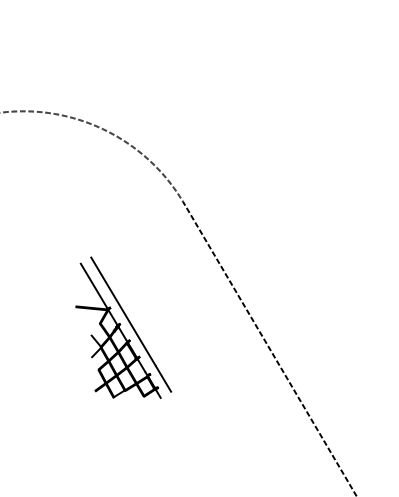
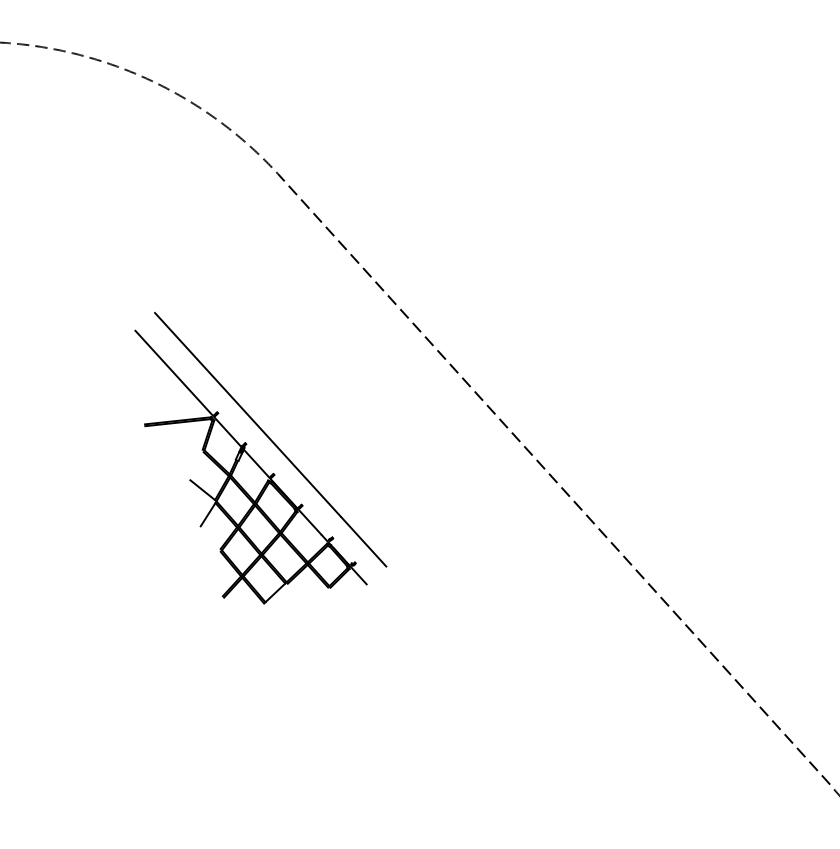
part: (123, 327) -> (255, 448), moved

